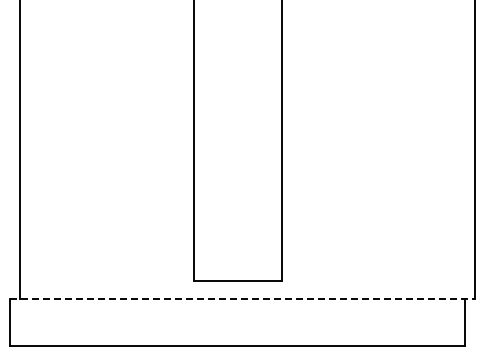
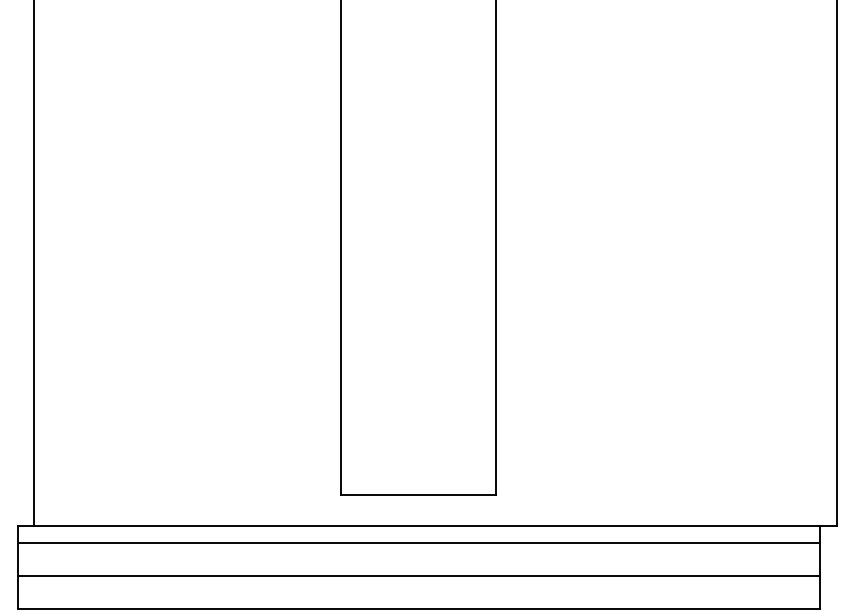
line: (242, 298) -> (427, 525), dashed -> solid
line: (237, 308) -> (418, 543), added
line: (237, 326) -> (418, 575), added

